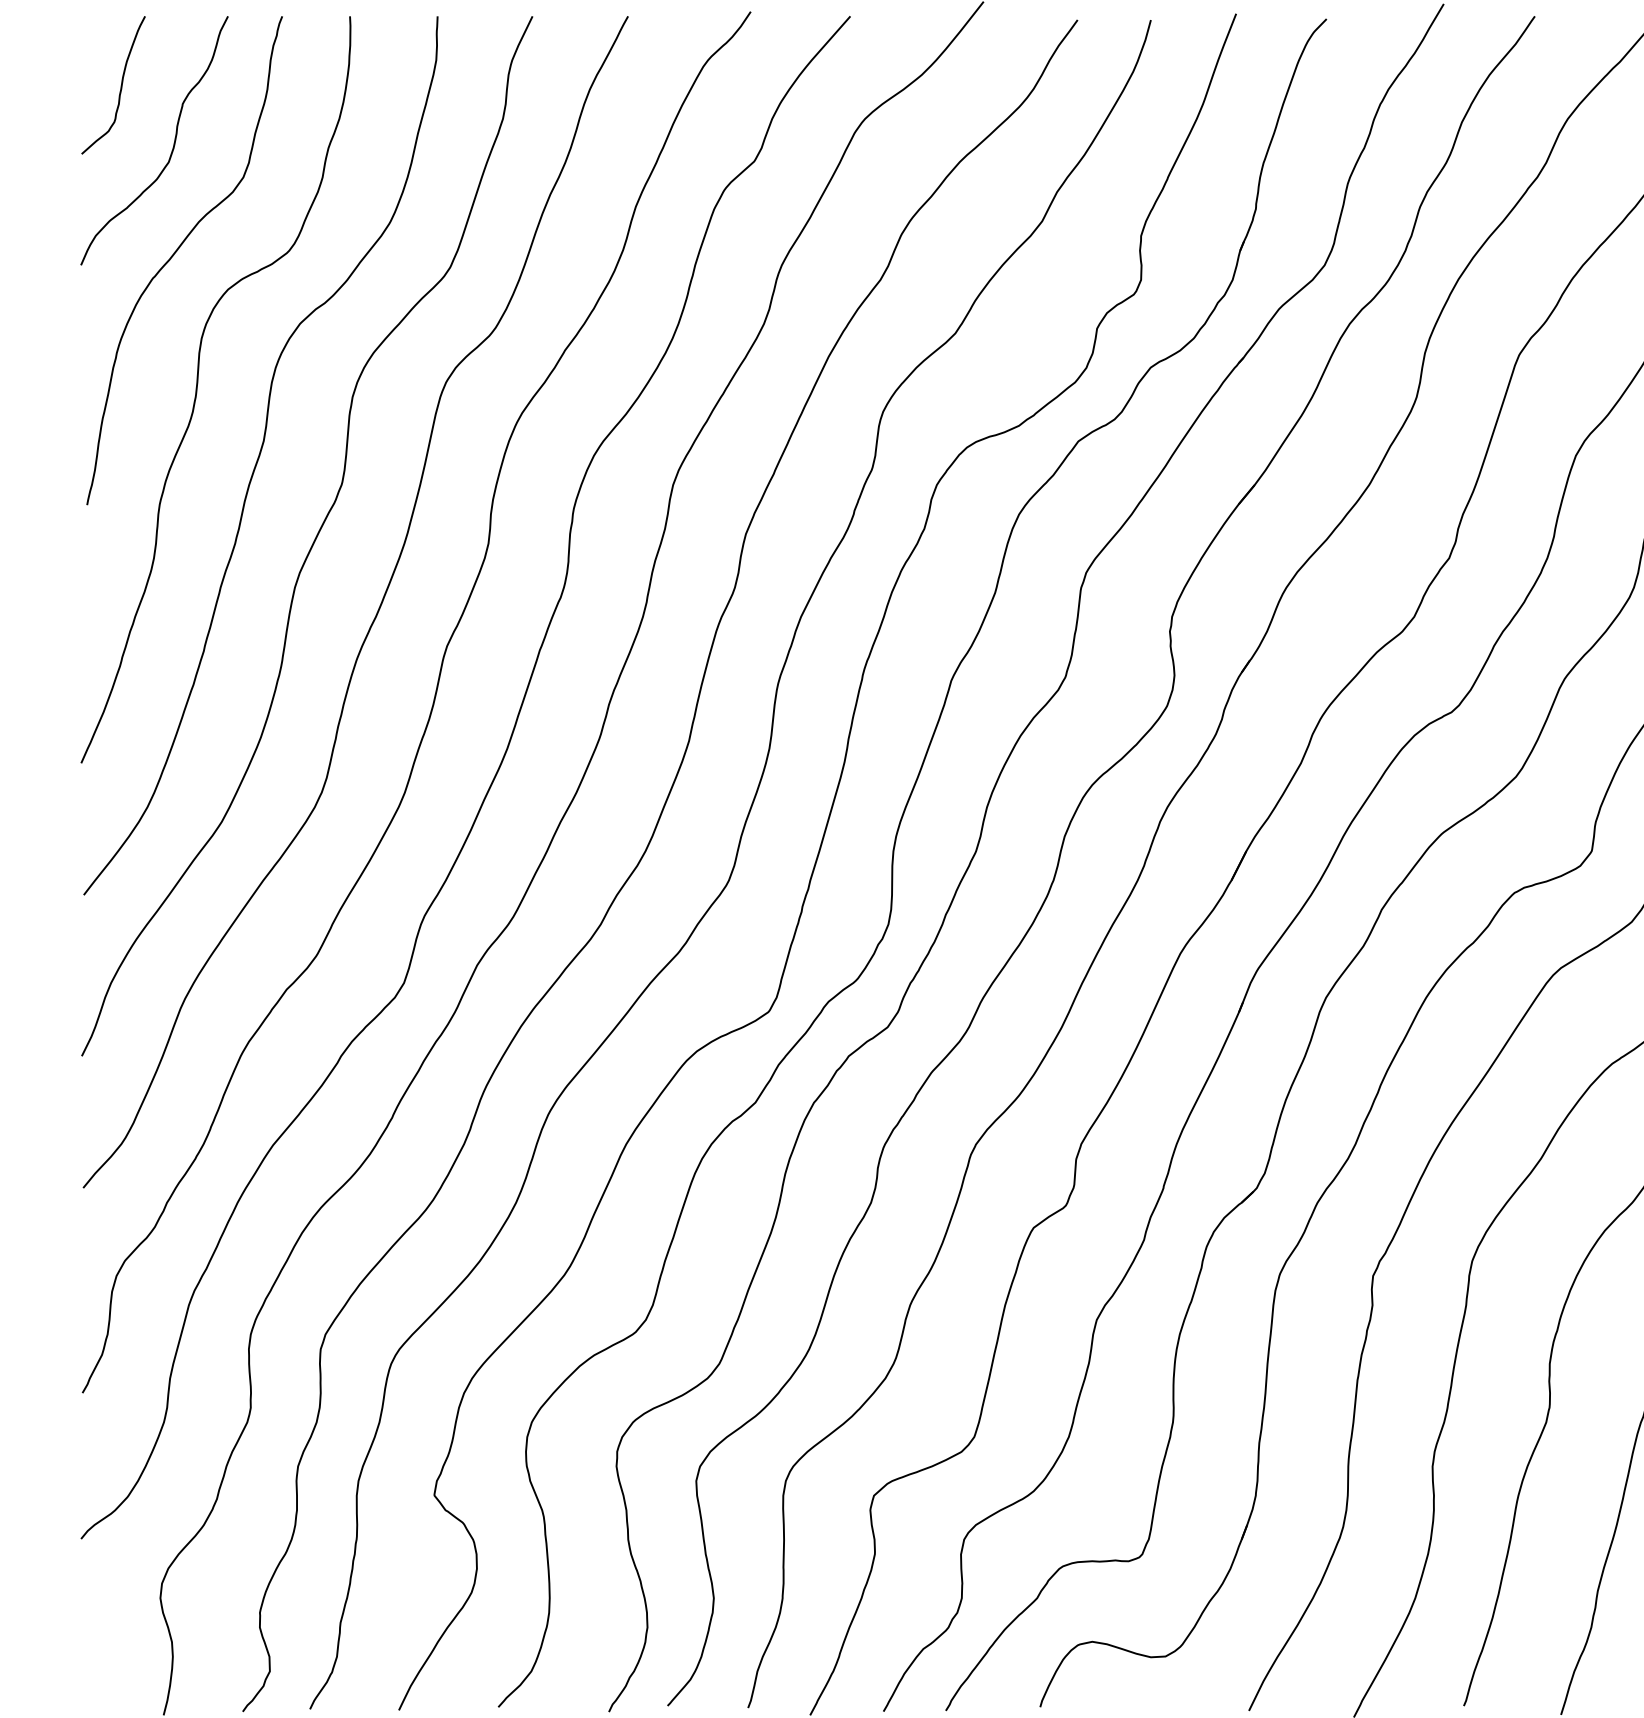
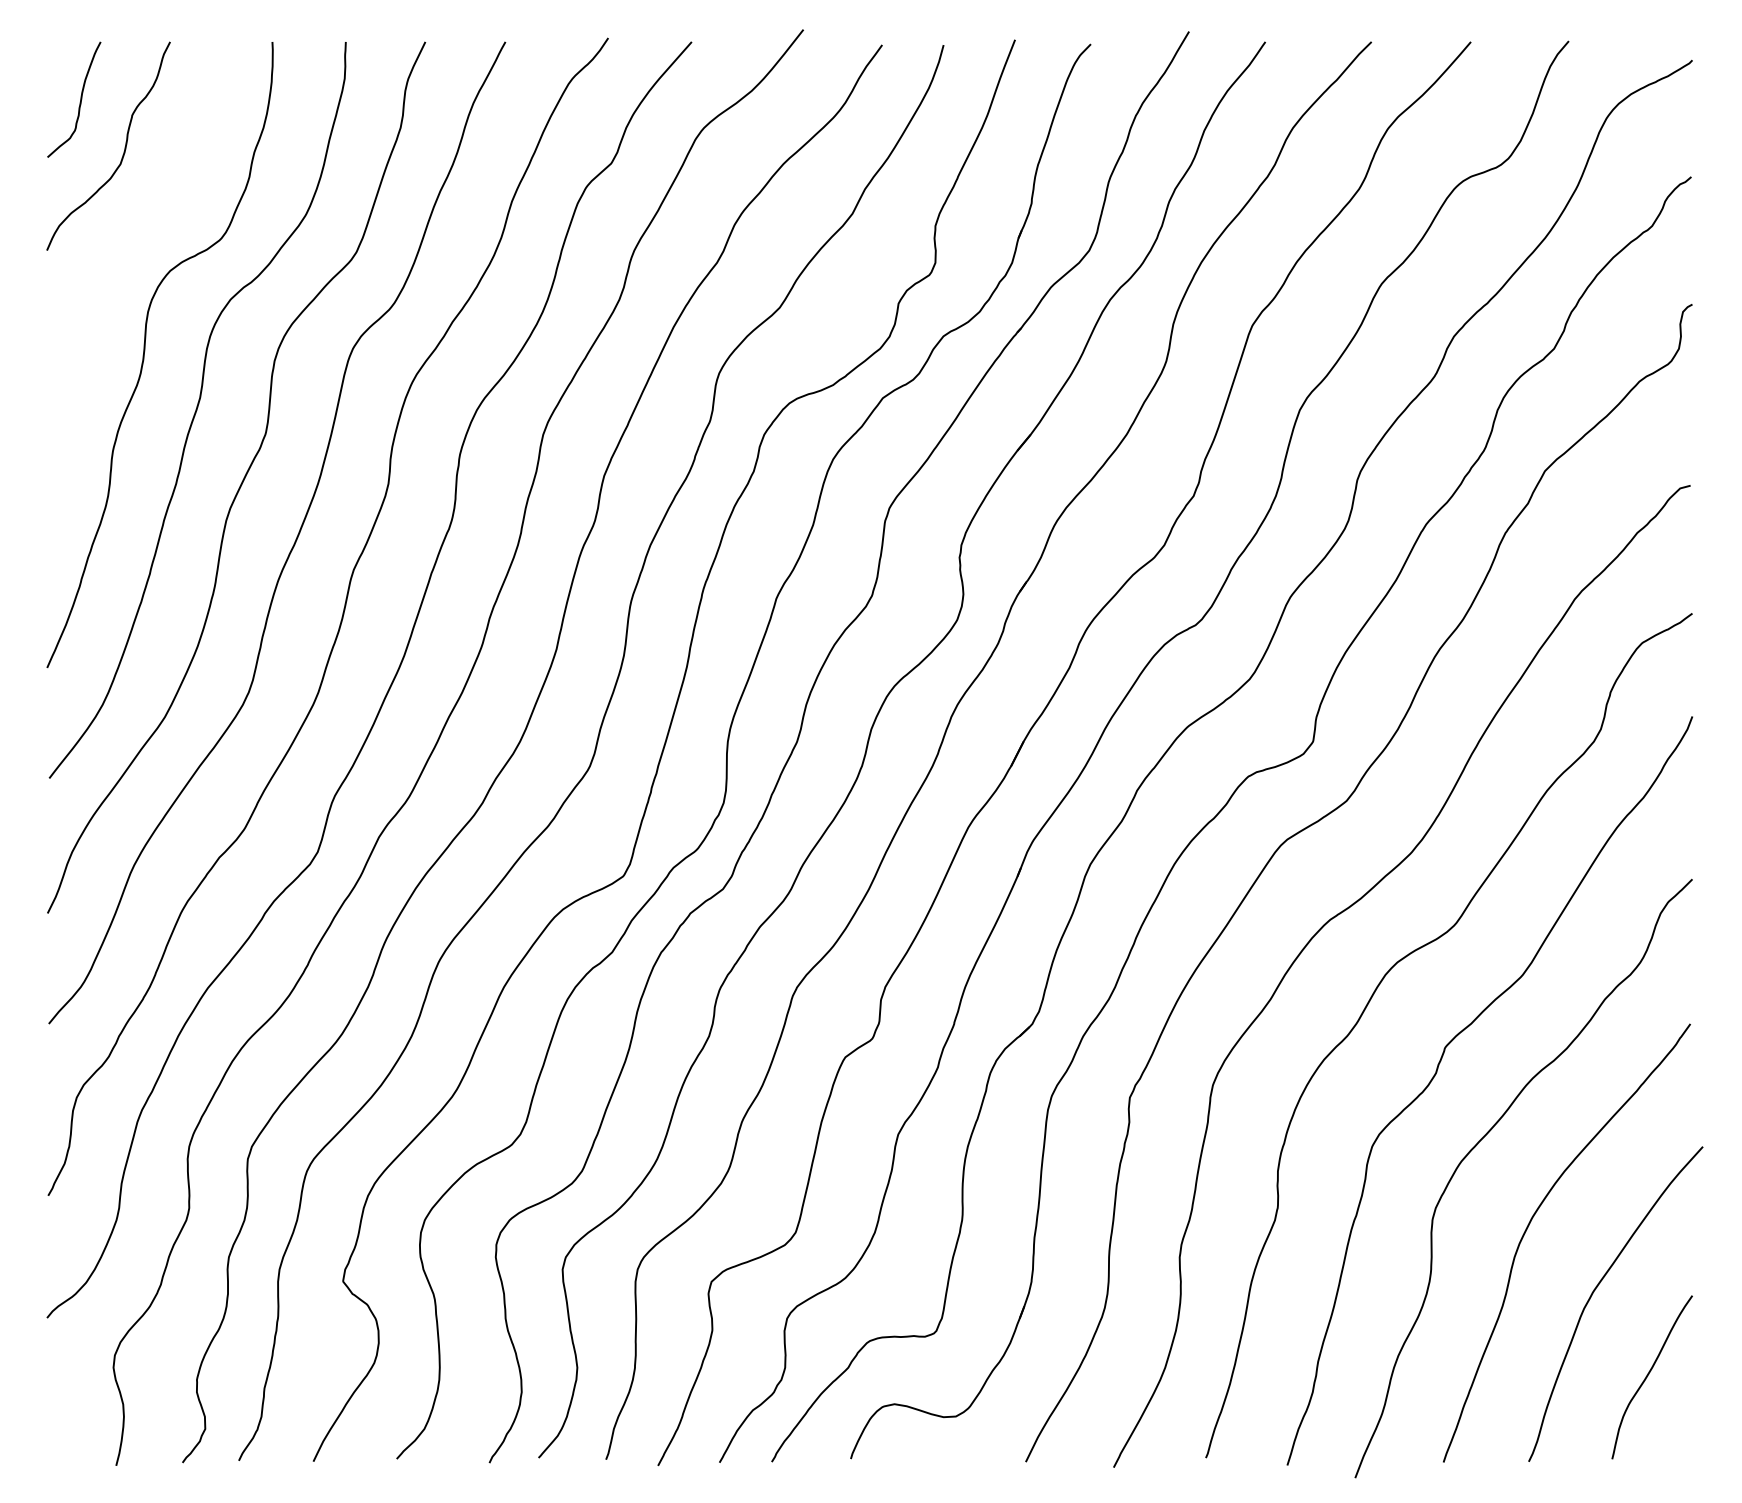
curve: (174, 255) -> (125, 242), removed

